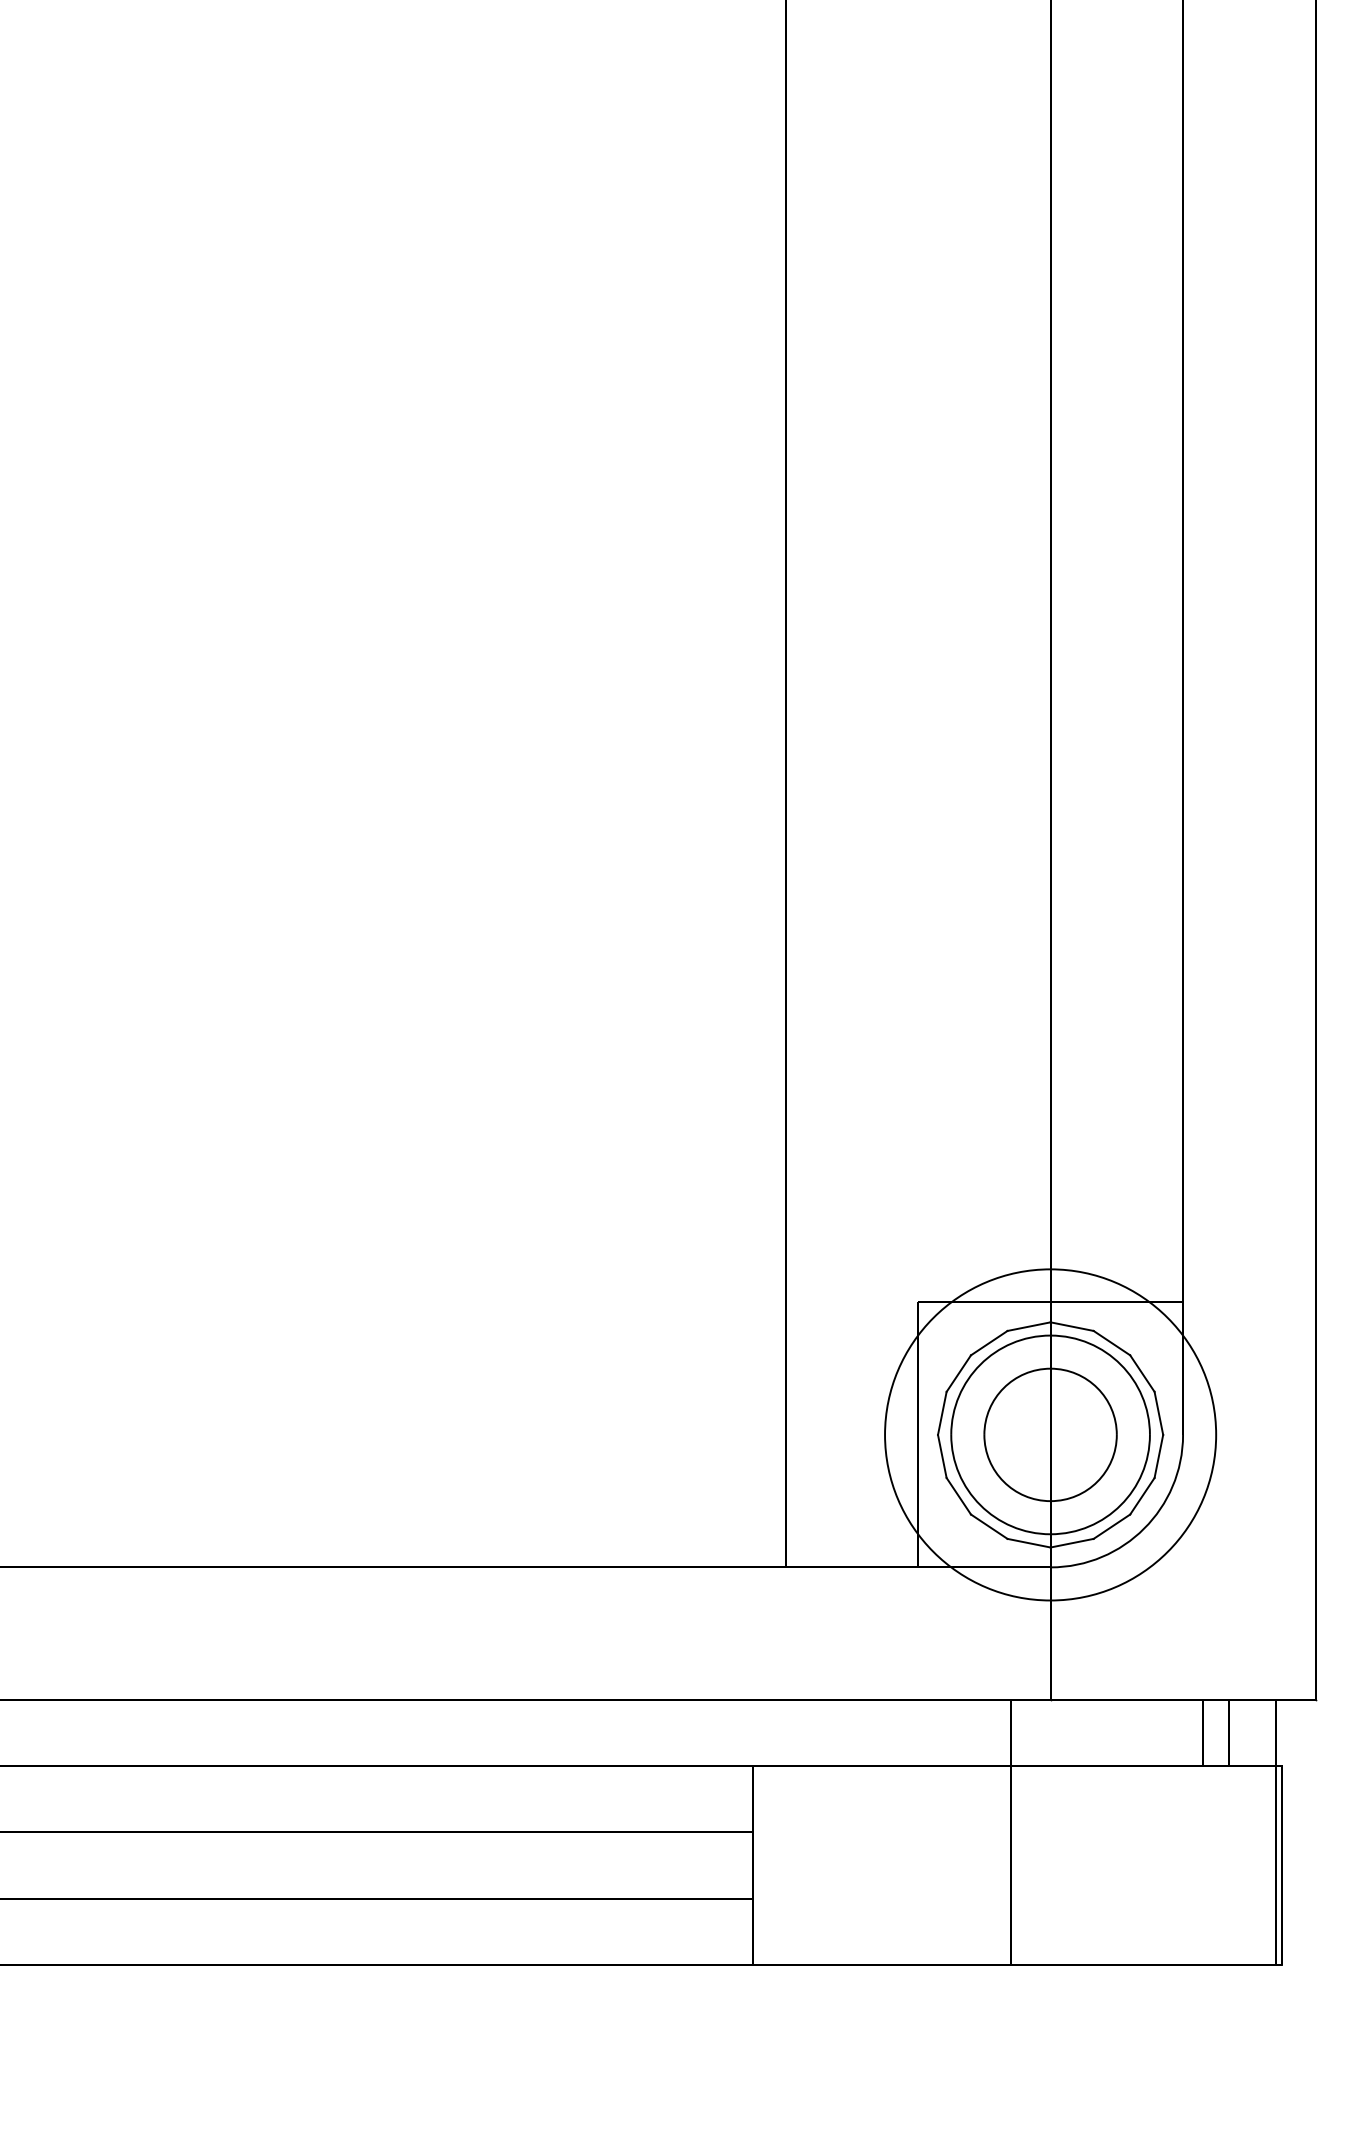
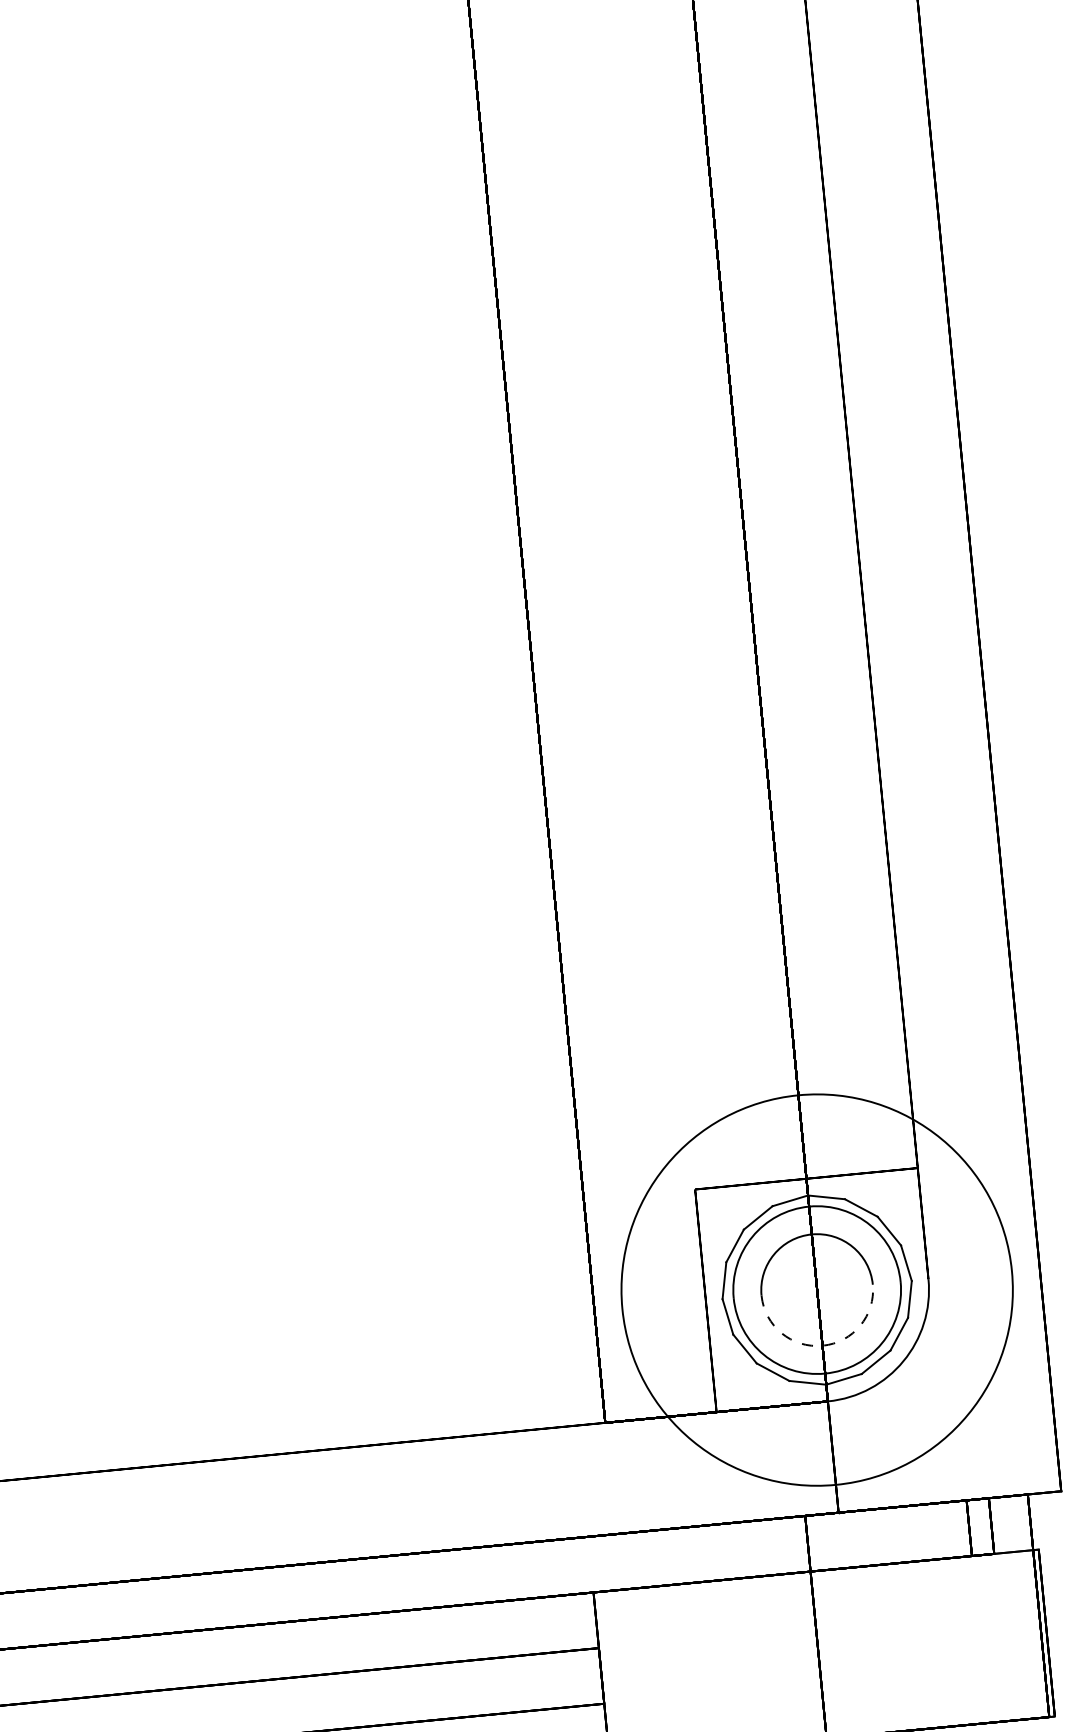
circle: (1050, 1434) -> (817, 1289), size x1.4
arc: (1050, 1501) -> (822, 1346), solid -> dashed

